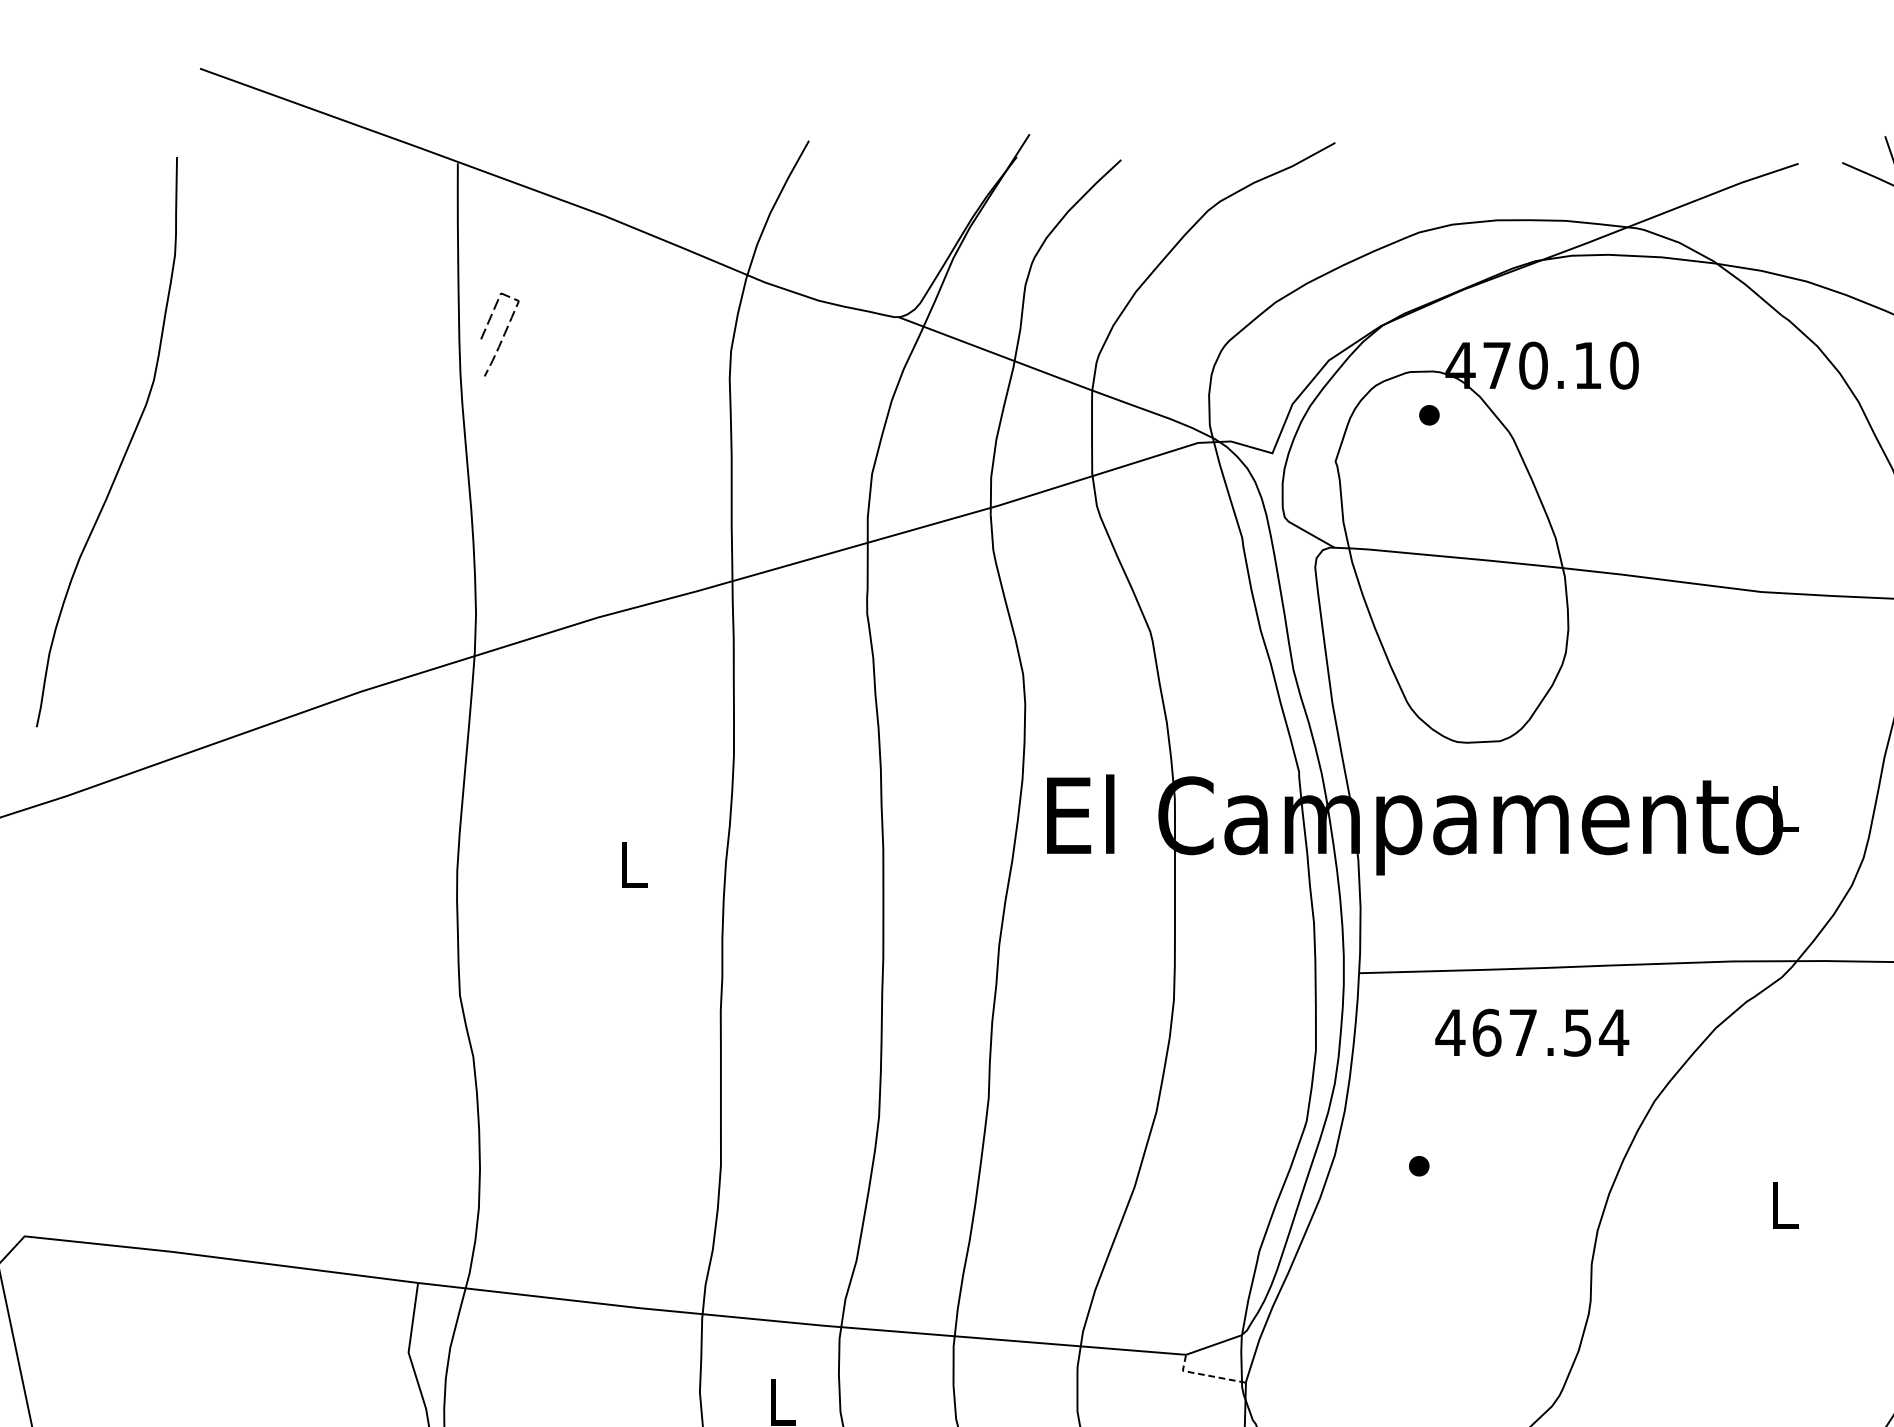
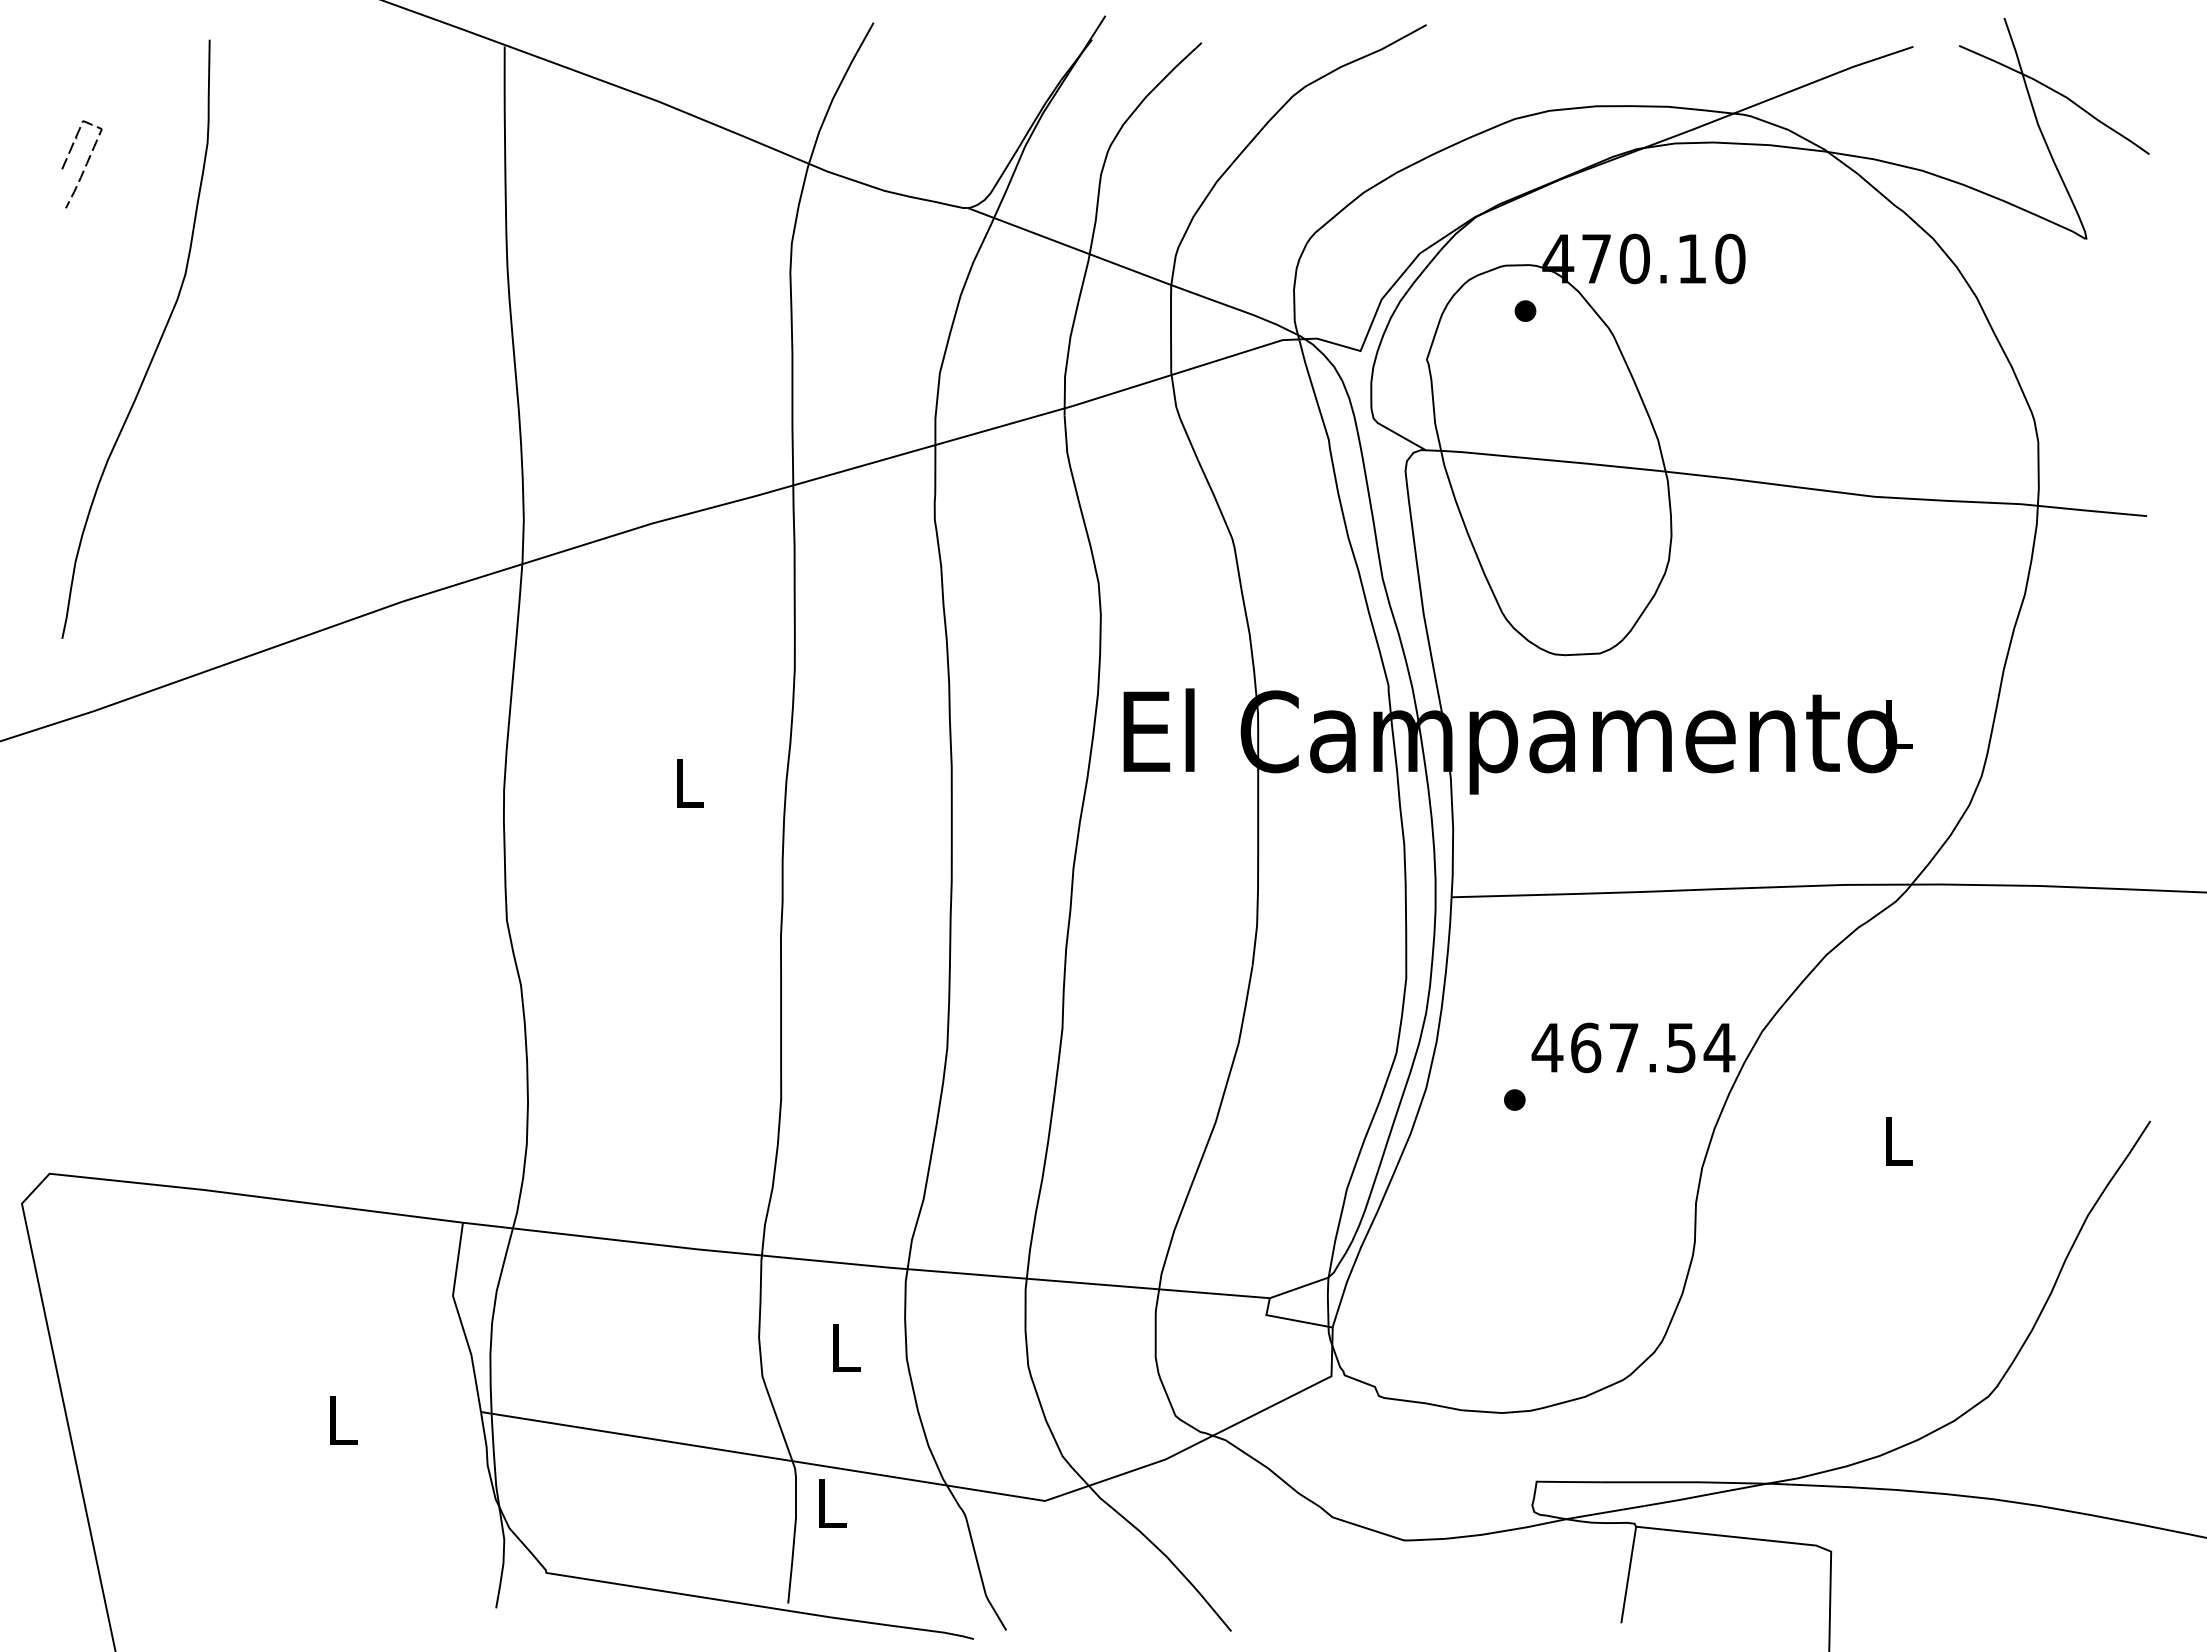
curve: (503, 334) -> (85, 164), moved
text: (1532, 1032) -> (1633, 1047), moved
line: (1204, 1375) -> (1289, 1319), dashed -> solid

